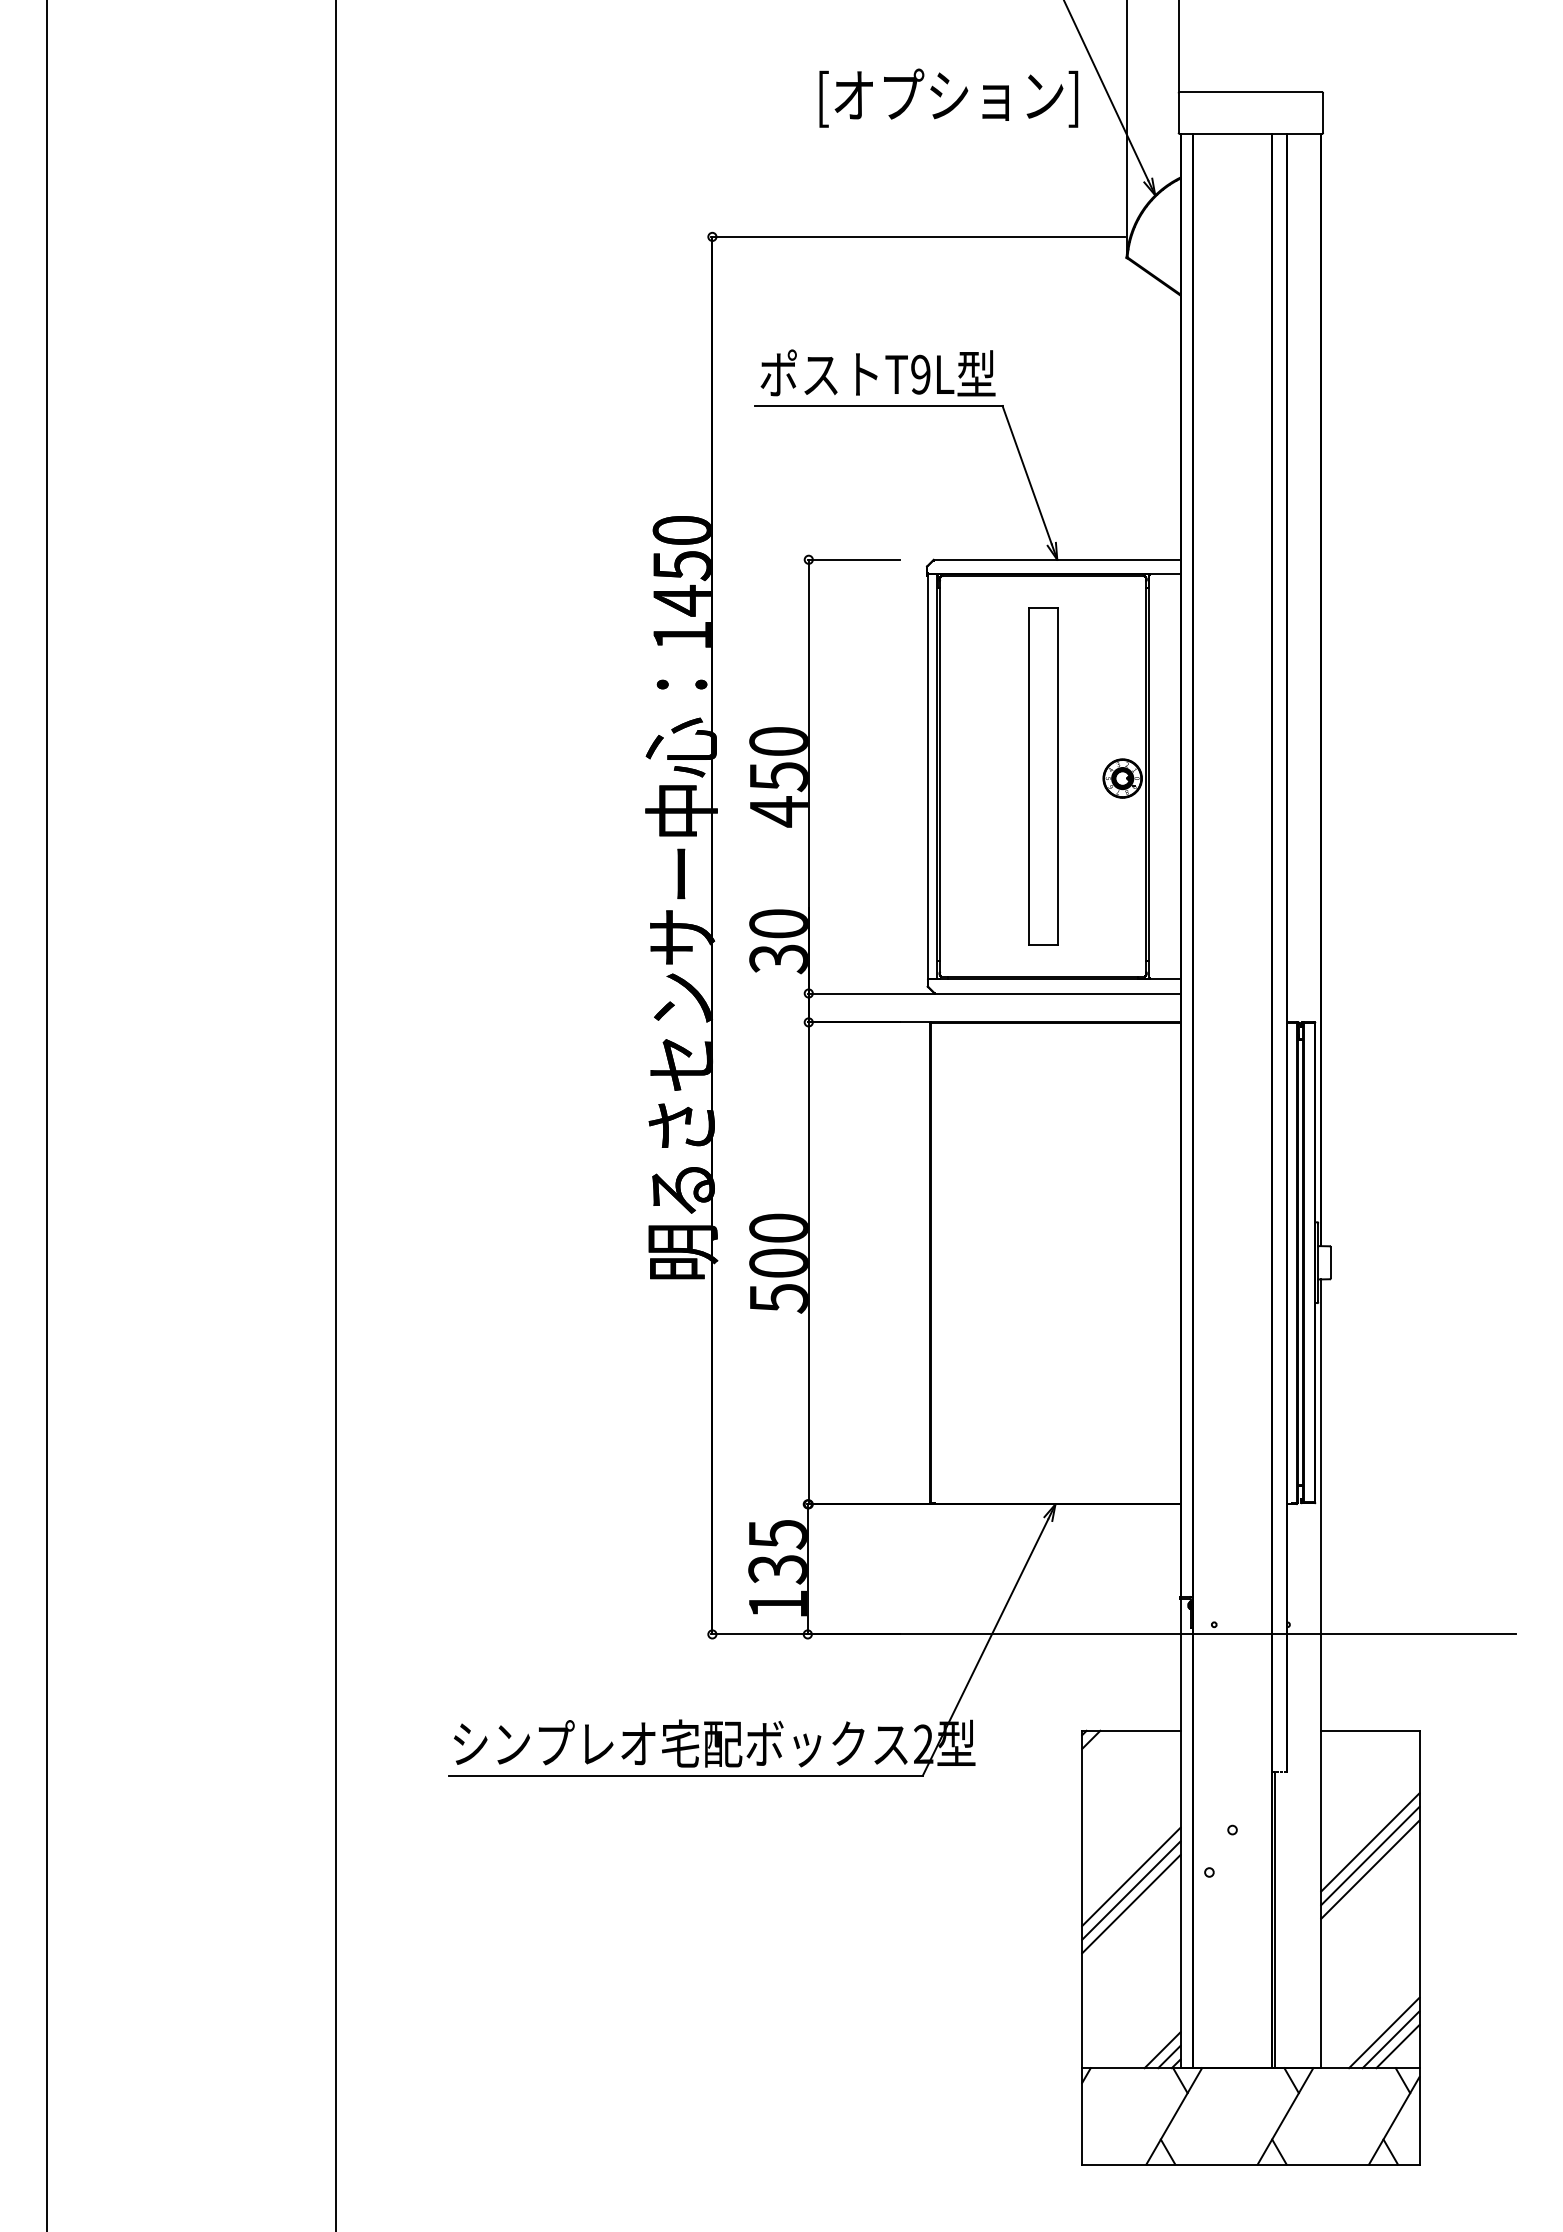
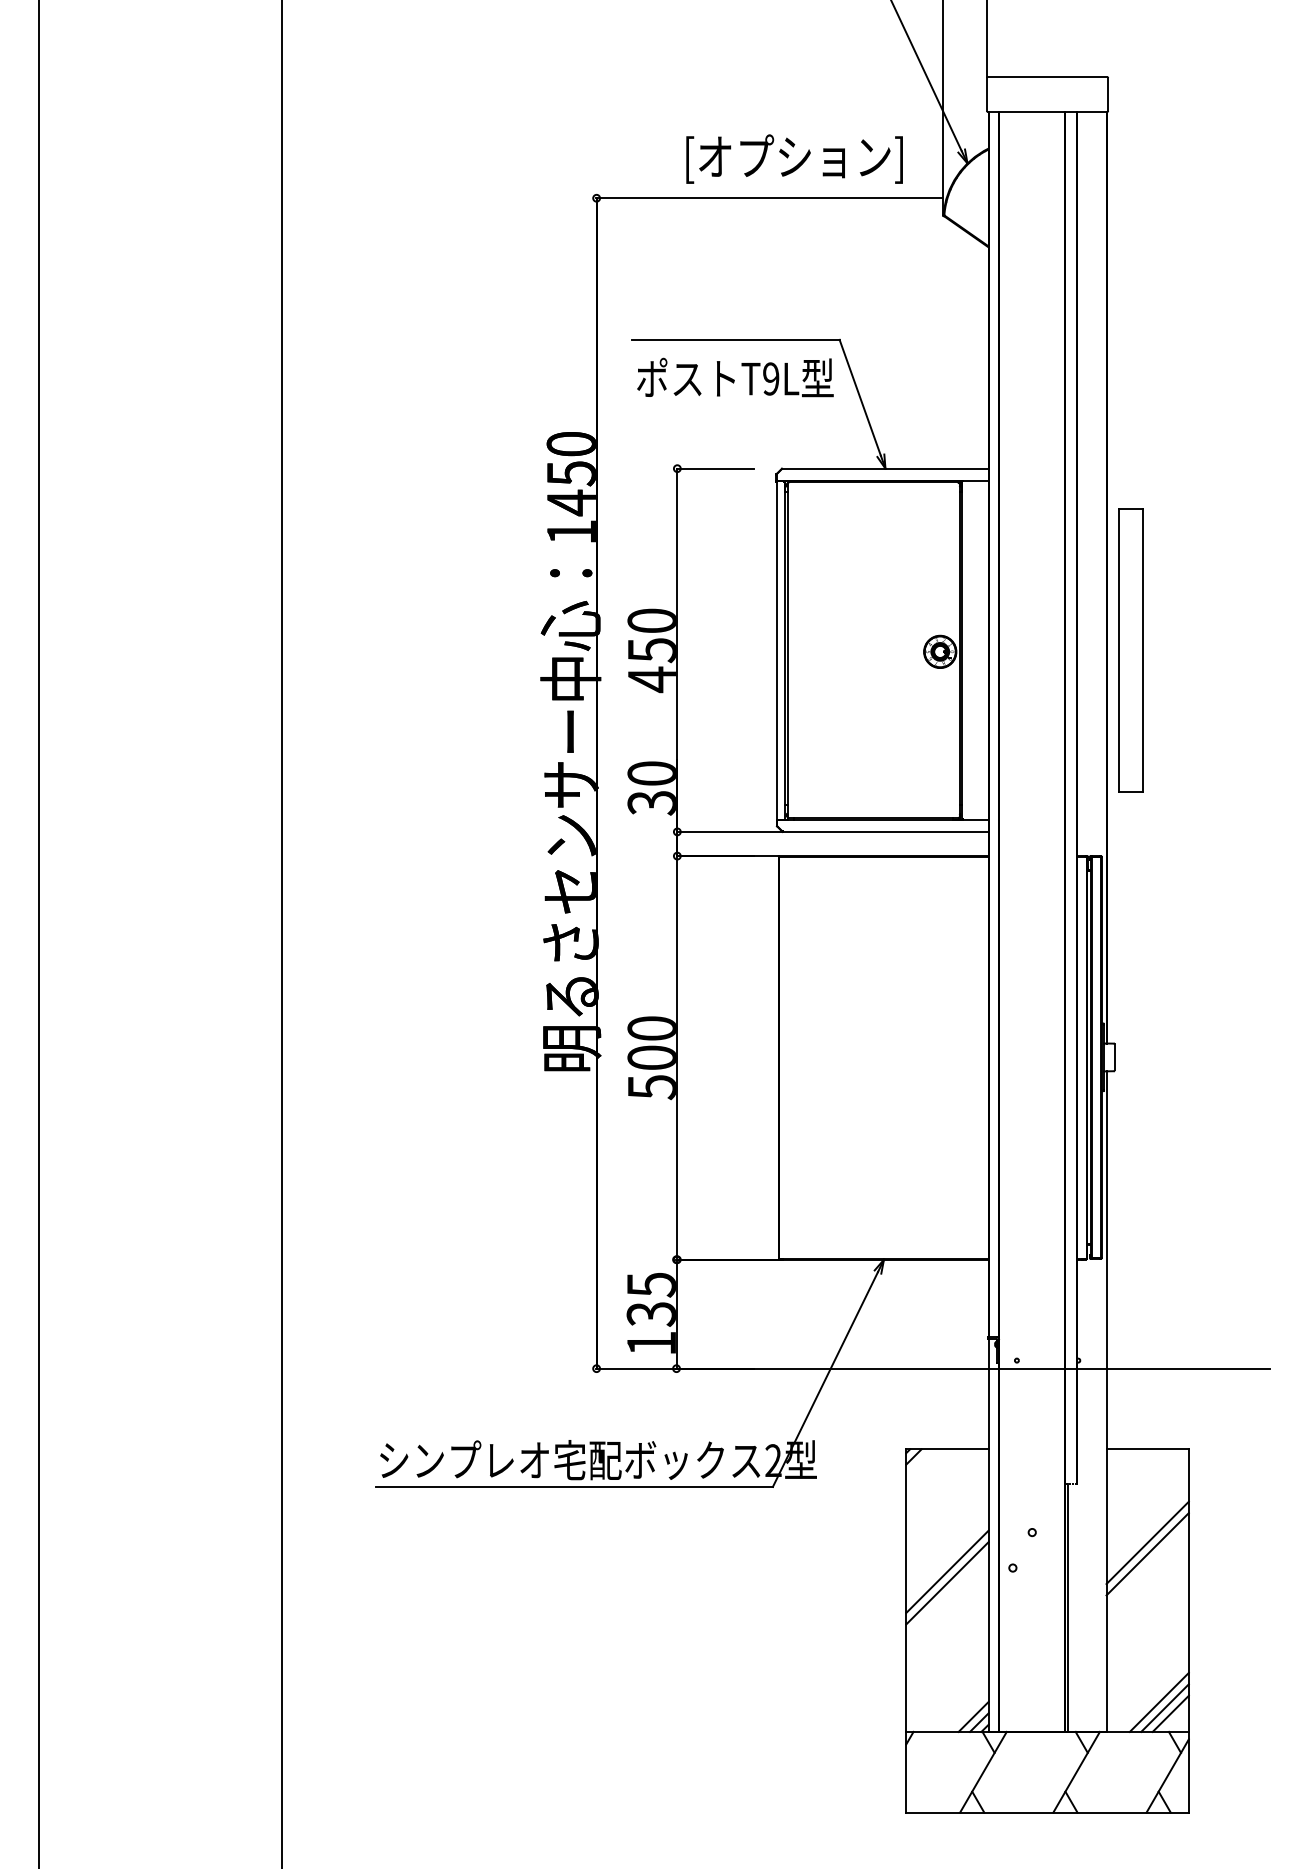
text: (948, 97) -> (794, 158), moved
text: (877, 372) -> (734, 377), moved
part: (1043, 776) -> (1131, 650), moved
line: (1370, 1869) -> (1147, 1565), removed
line: (1131, 1904) -> (947, 1594), removed

